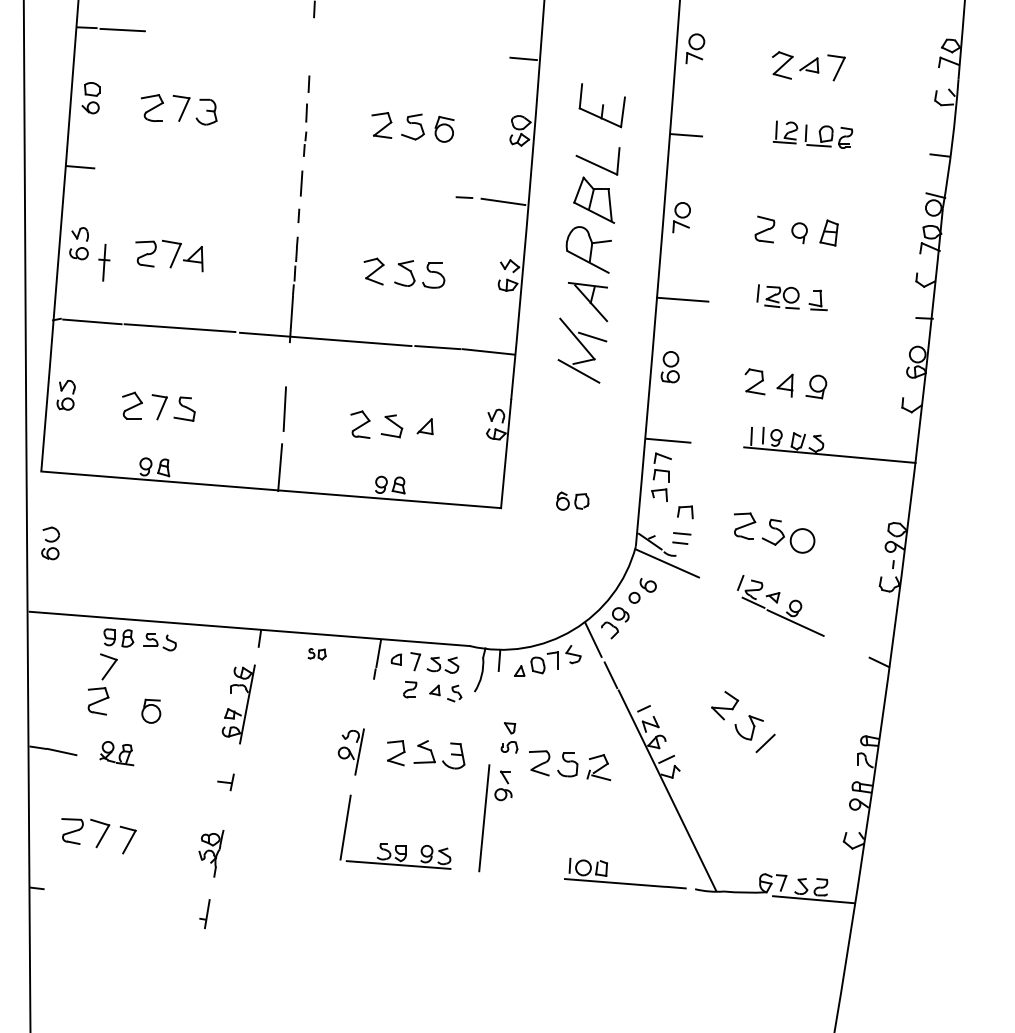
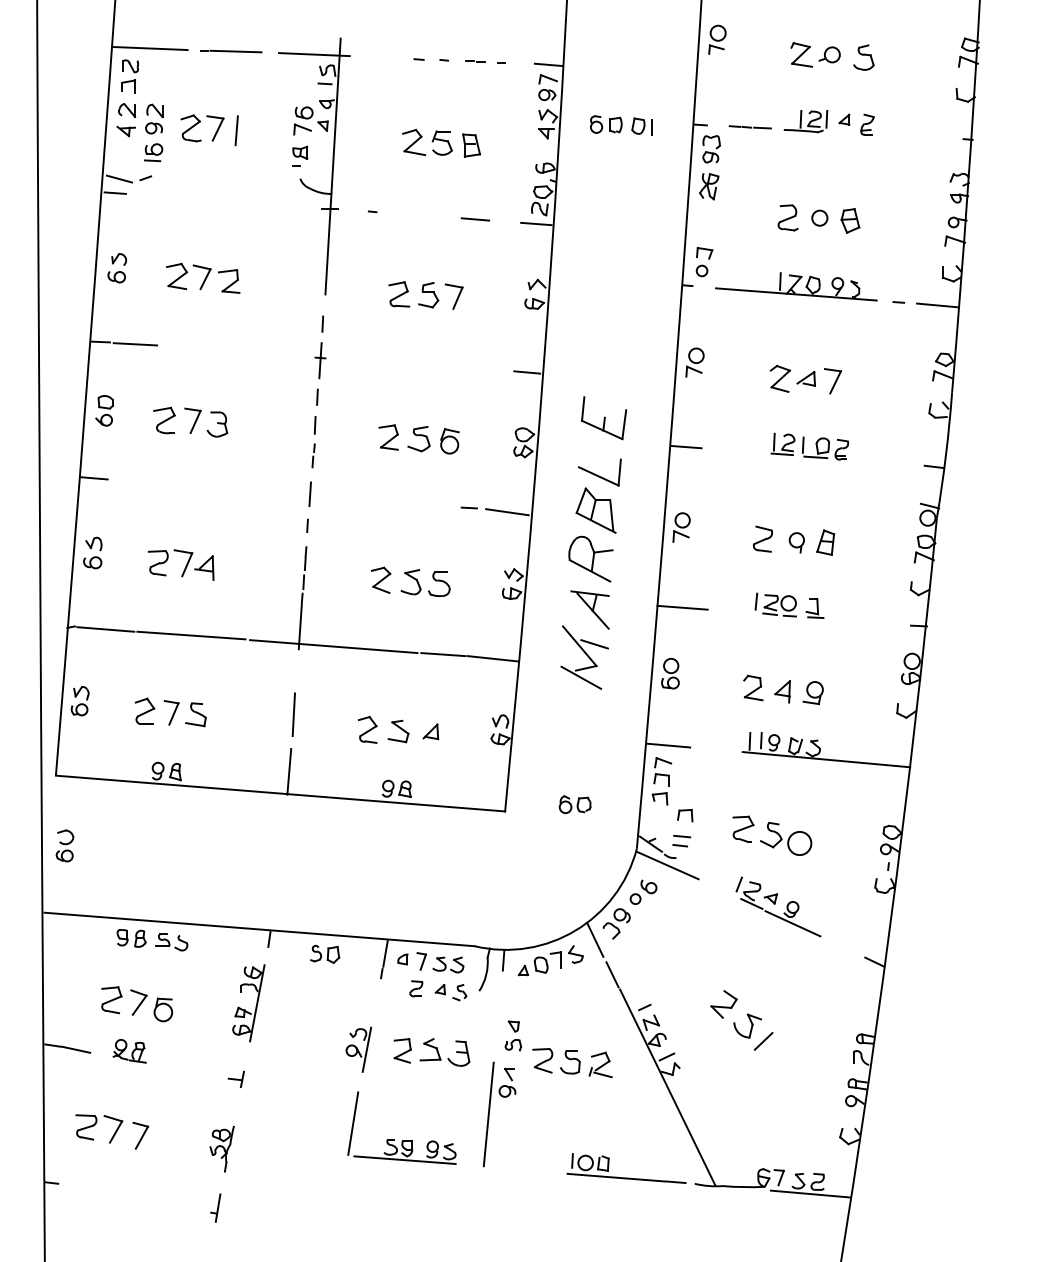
part: (104, 262) -> (320, 360), moved
part: (317, 653) -> (325, 953), size x1.67
part: (108, 666) -> (138, 1002), moved

